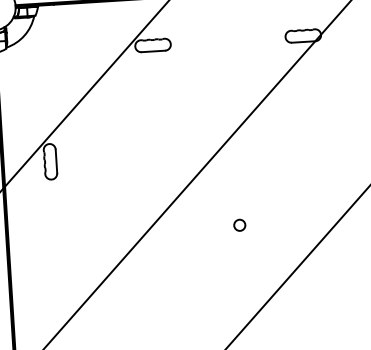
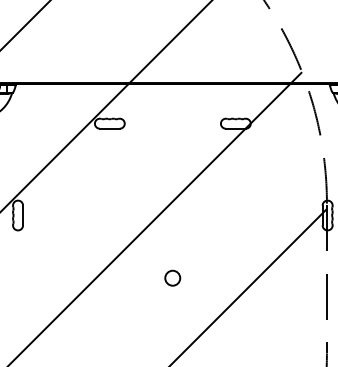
circle: (239, 225) -> (172, 278), size x1.6

